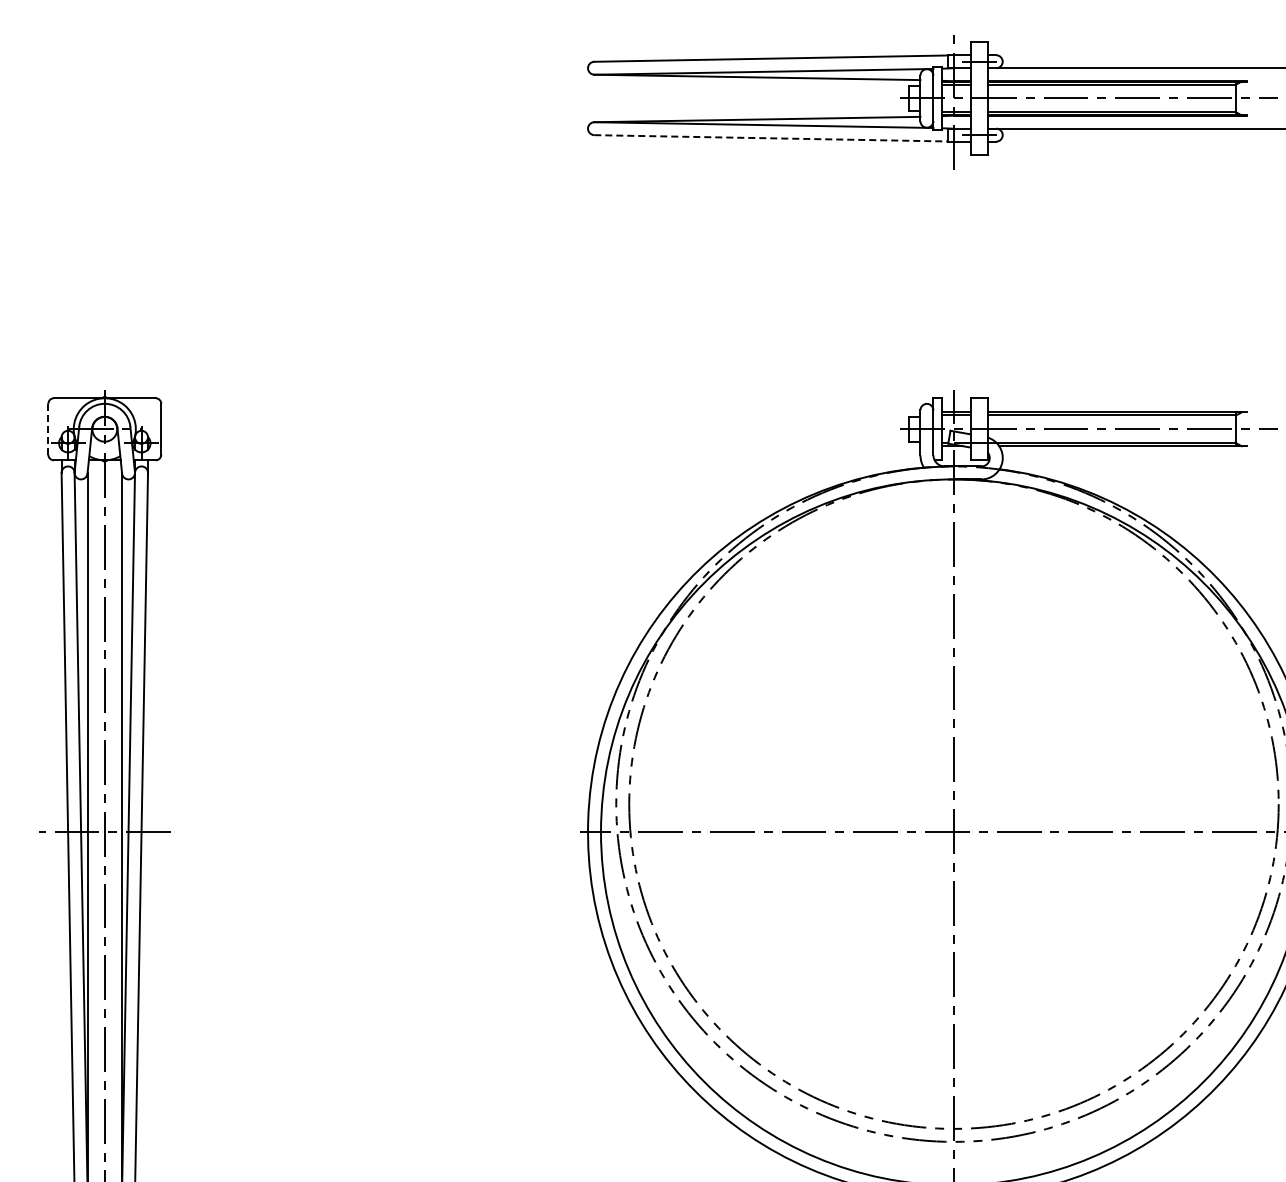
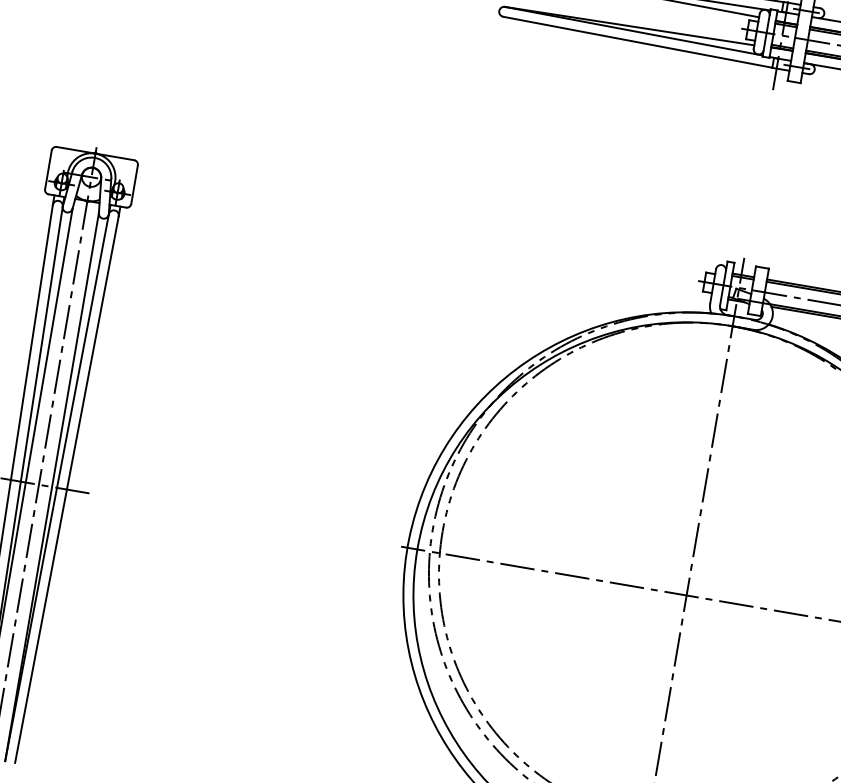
line: (771, 138) -> (637, 42), dashed -> solid
line: (48, 429) -> (48, 170), dashed -> solid

